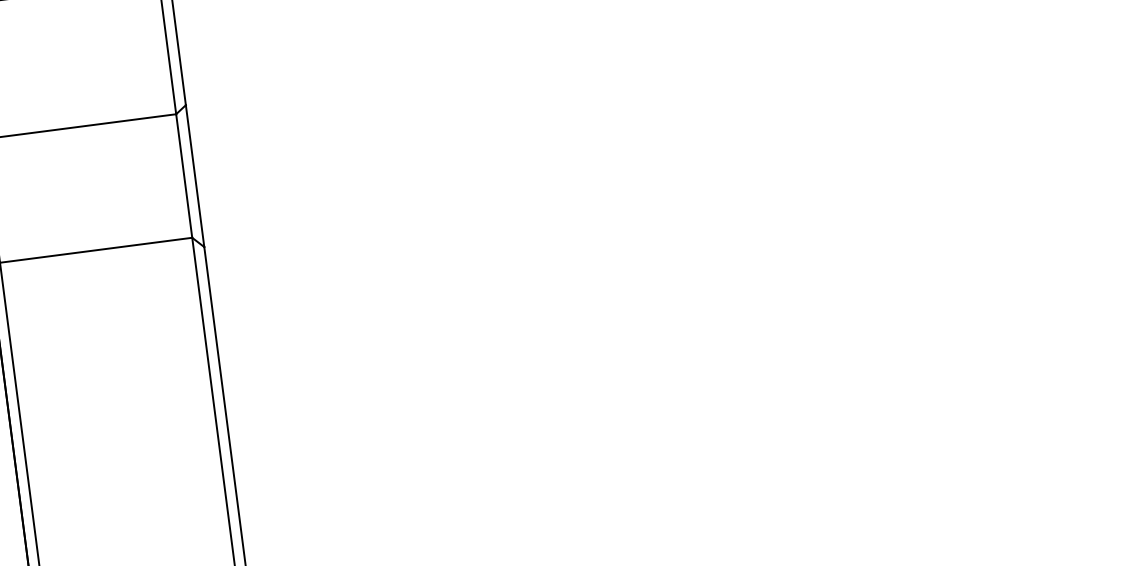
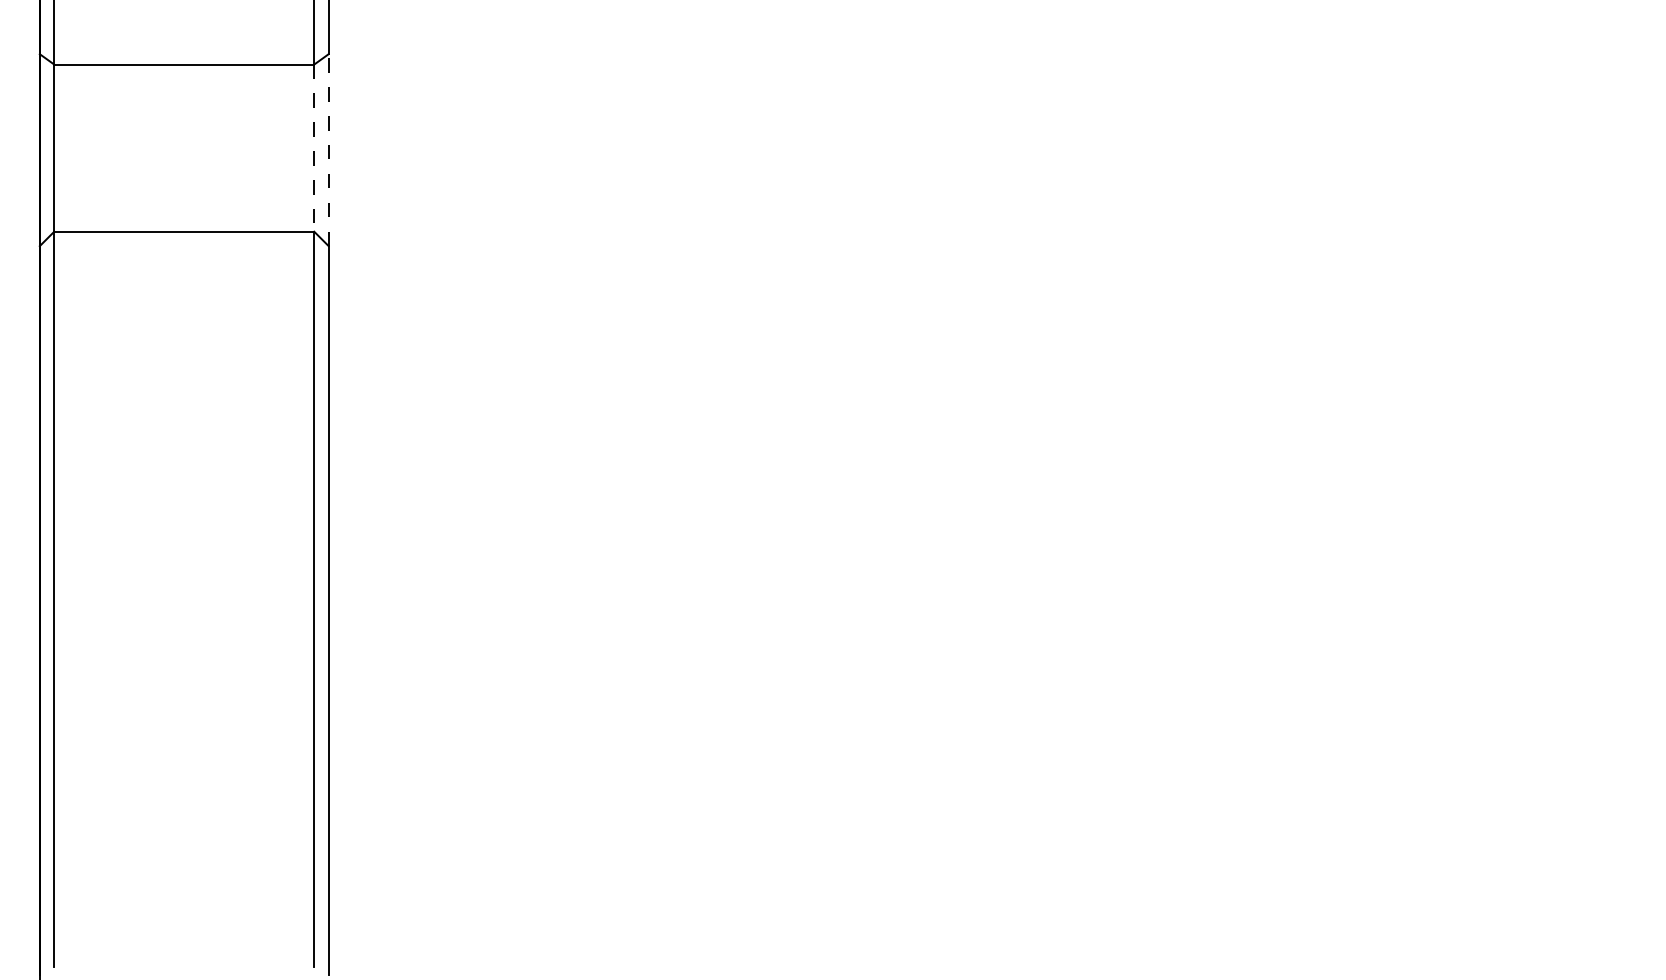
line: (184, 176) -> (314, 148), solid -> dashed
line: (194, 176) -> (328, 150), solid -> dashed

